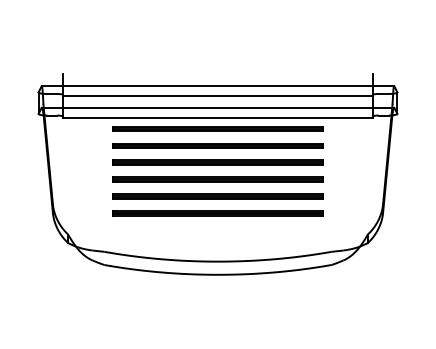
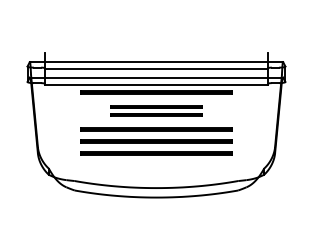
part: (218, 153) -> (156, 110), size x0.6

